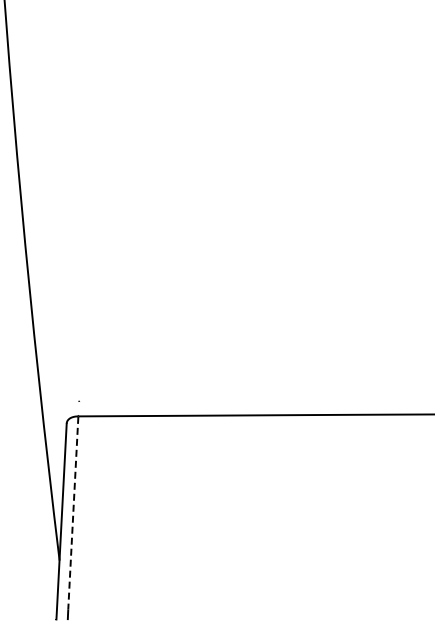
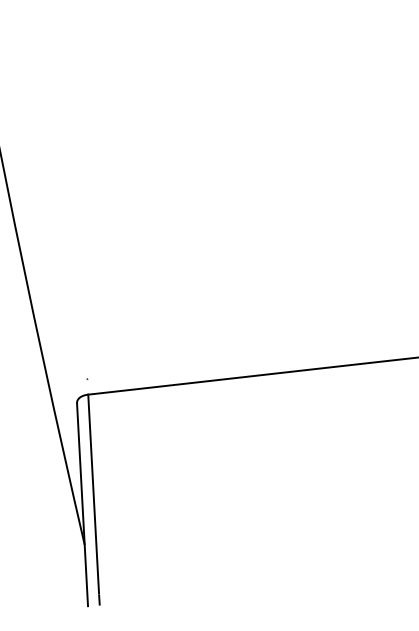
line: (73, 512) -> (93, 494), dashed -> solid

